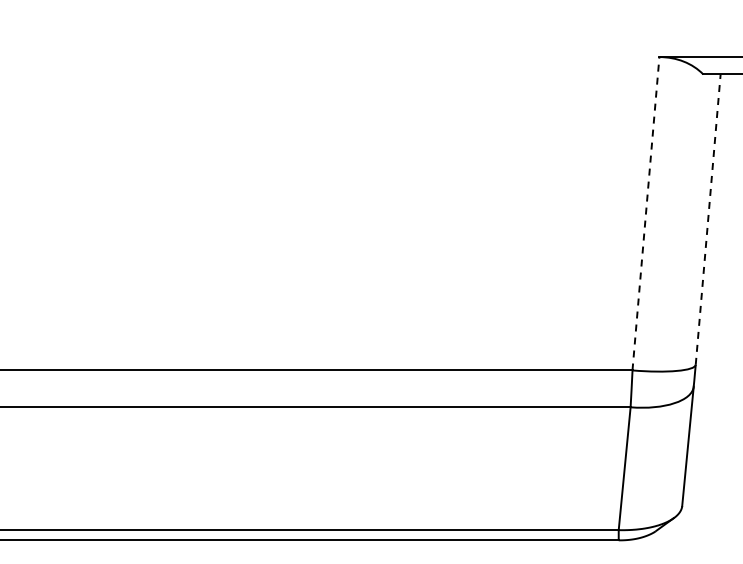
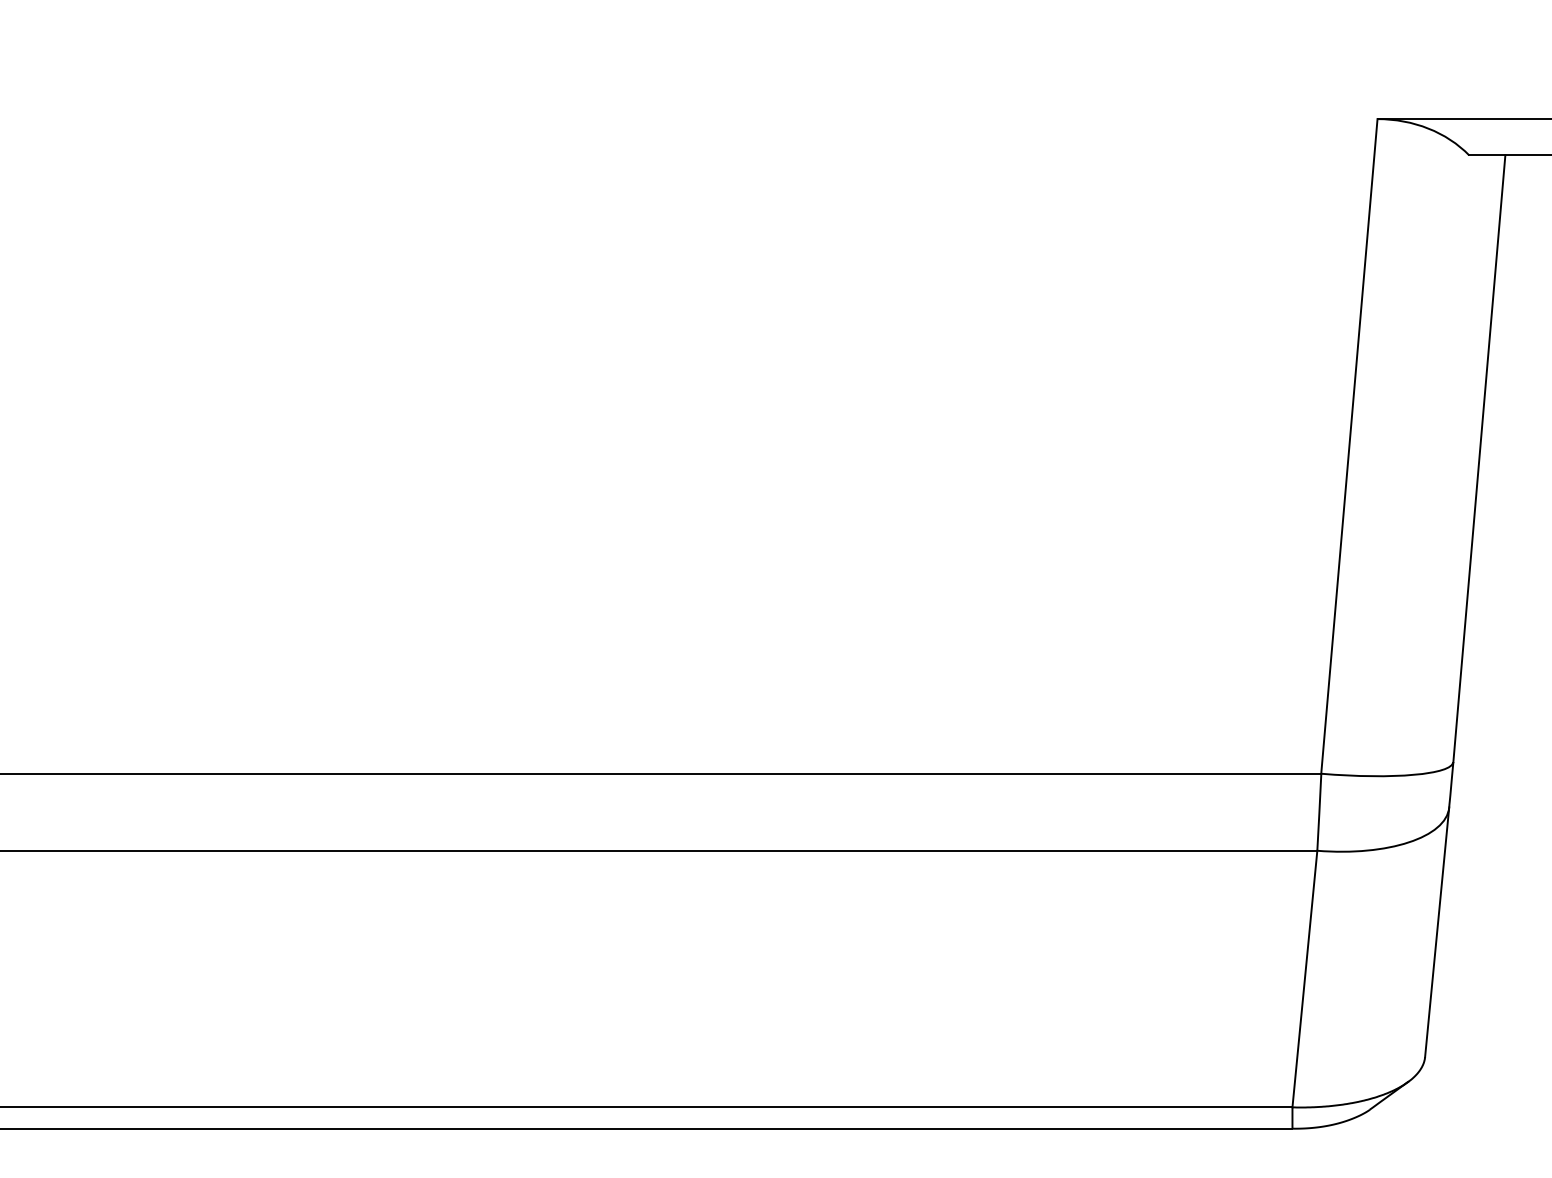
line: (646, 213) -> (1350, 445), dashed -> solid
line: (708, 219) -> (1480, 458), dashed -> solid

